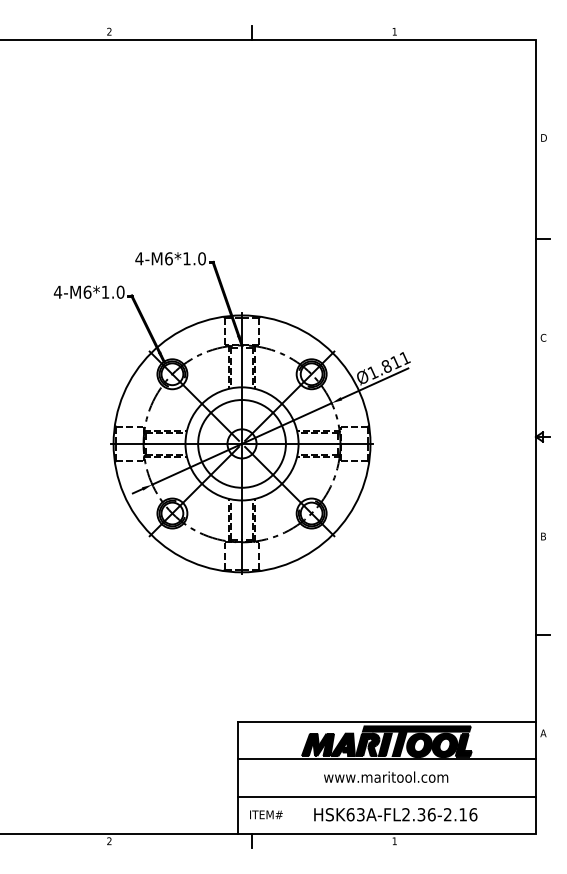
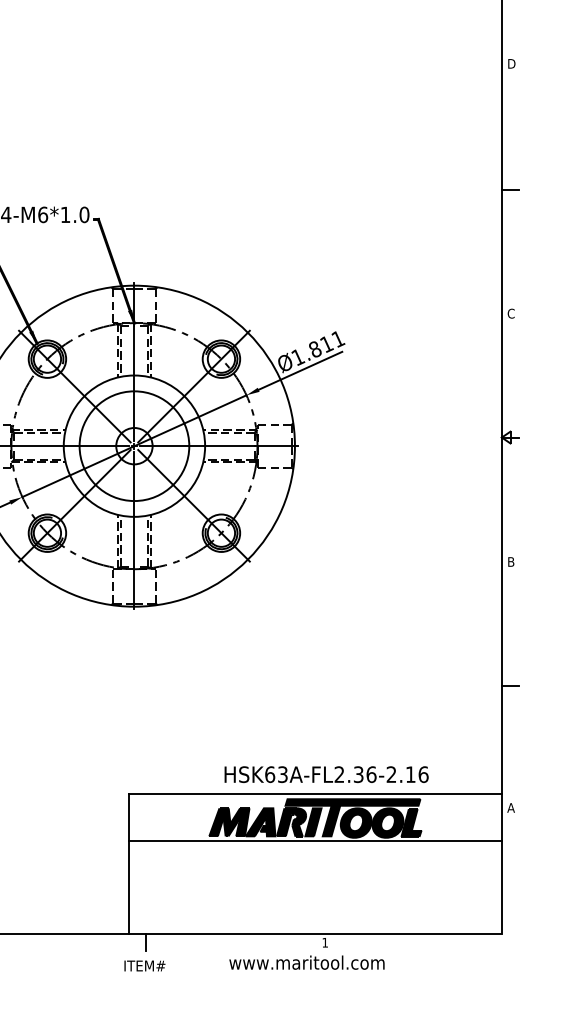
text: (386, 776) -> (307, 961), moved
line: (386, 796) -> (314, 886), removed
text: (266, 814) -> (145, 965), moved
text: (395, 814) -> (326, 774), moved

